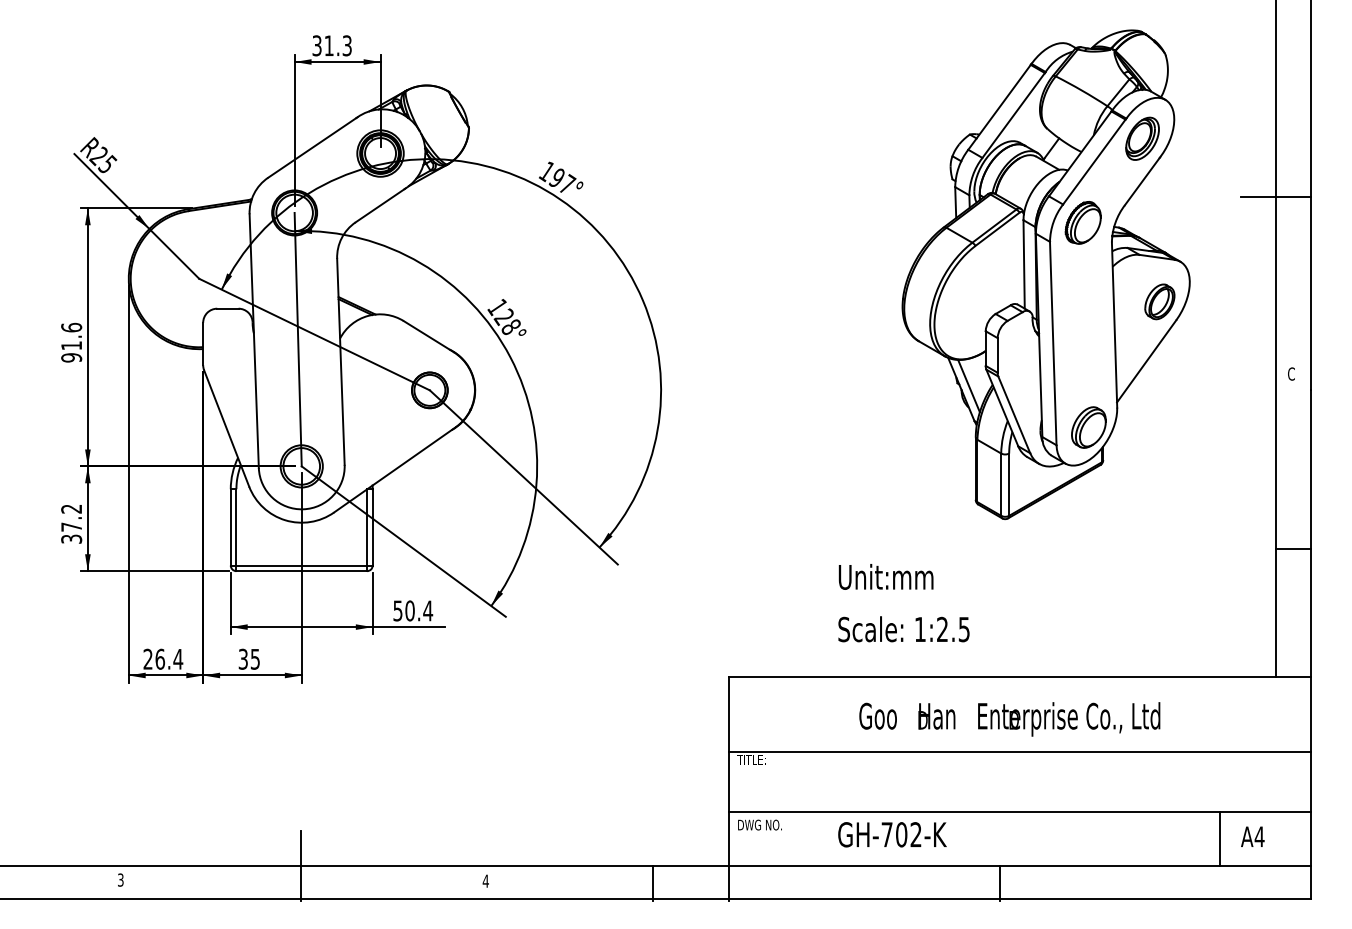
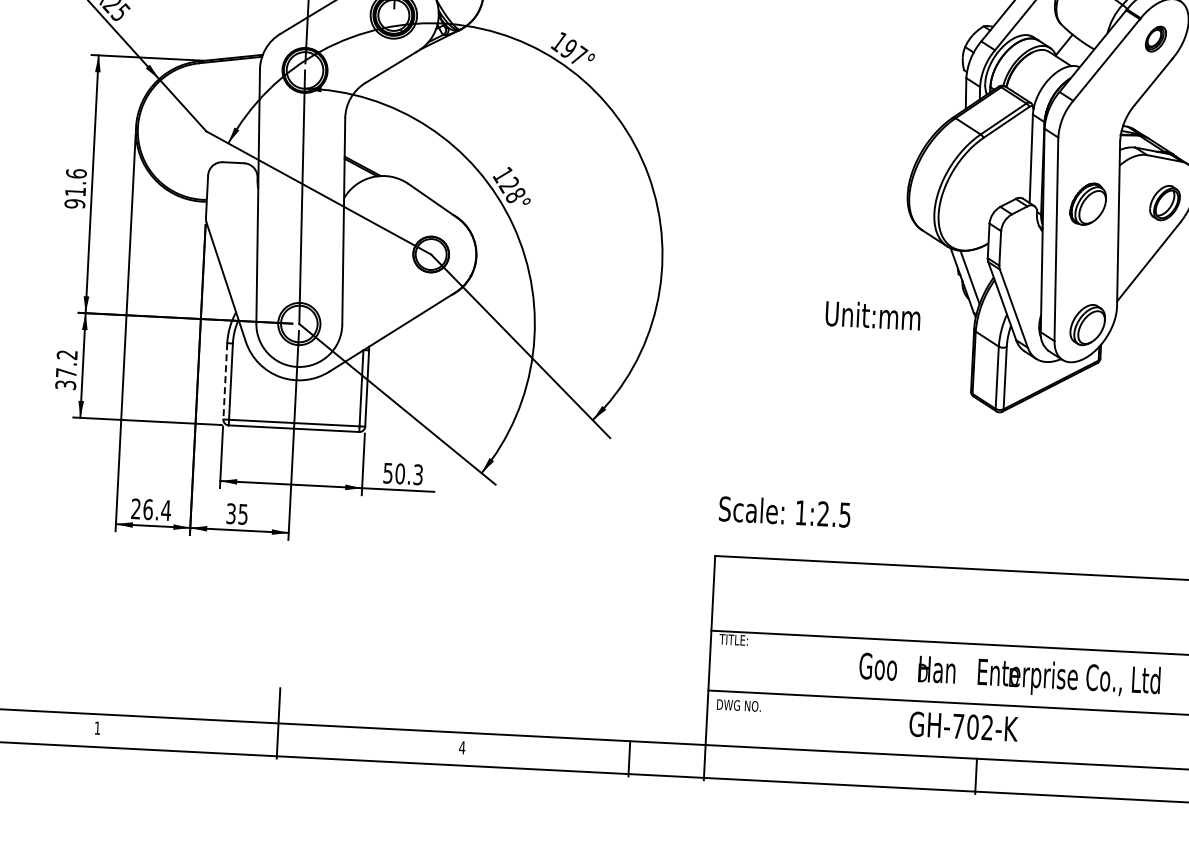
part: (1142, 138) -> (1155, 38), size x0.6
part: (1082, 222) -> (1087, 203), moved
line: (230, 527) -> (225, 381), solid -> dashed
text: (885, 576) -> (872, 315), moved
text: (428, 610) -> (418, 474), 50.4 -> 50.3
text: (903, 629) -> (784, 511), moved
text: (1009, 719) -> (1009, 676), moved
text: (892, 834) -> (963, 726), moved
text: (120, 879) -> (97, 727), 3 -> 1

